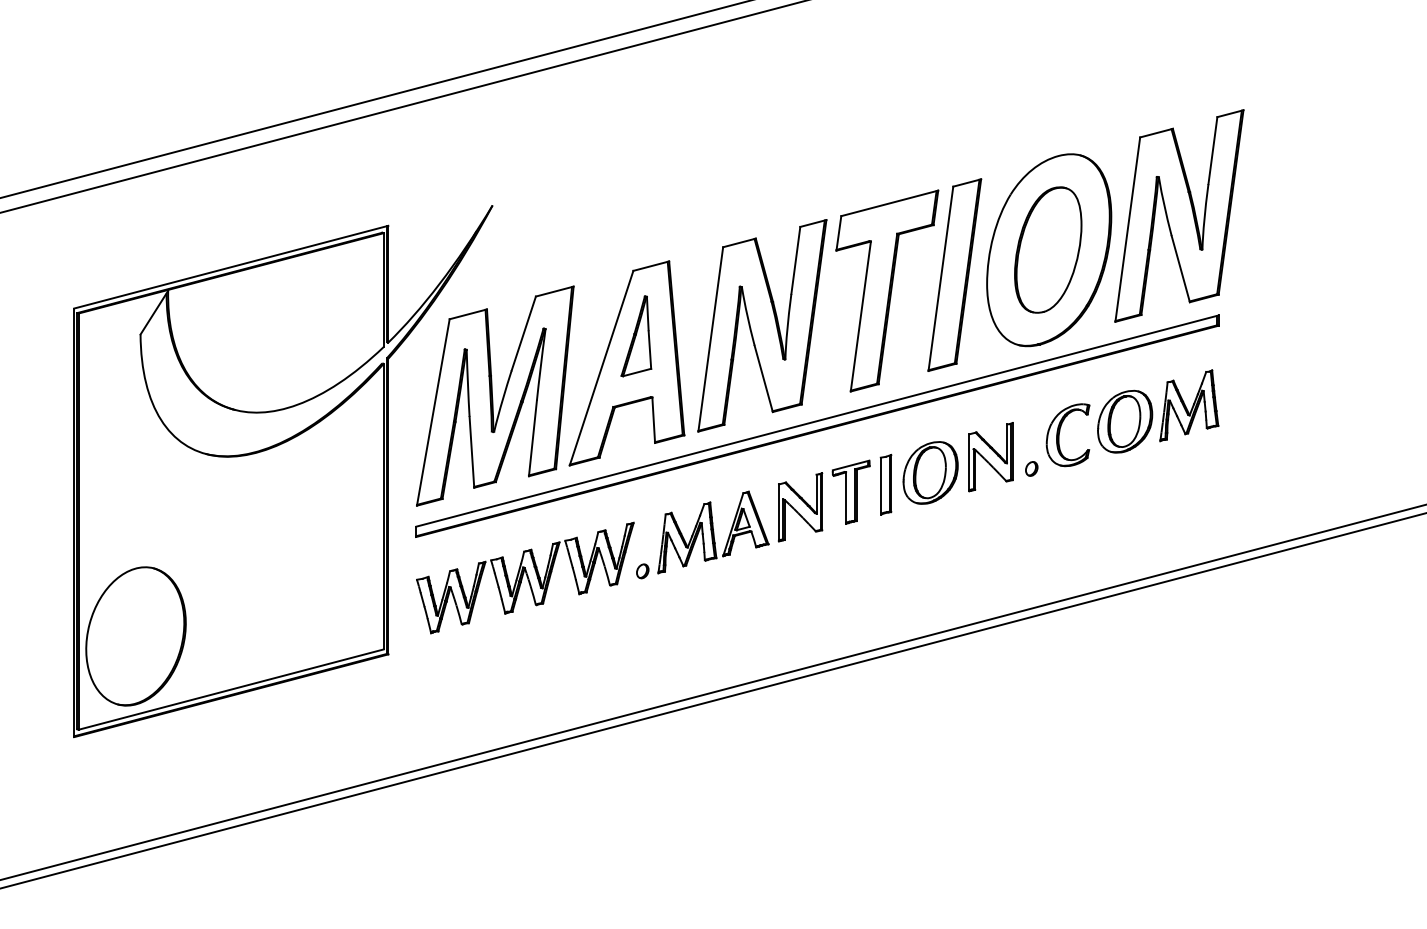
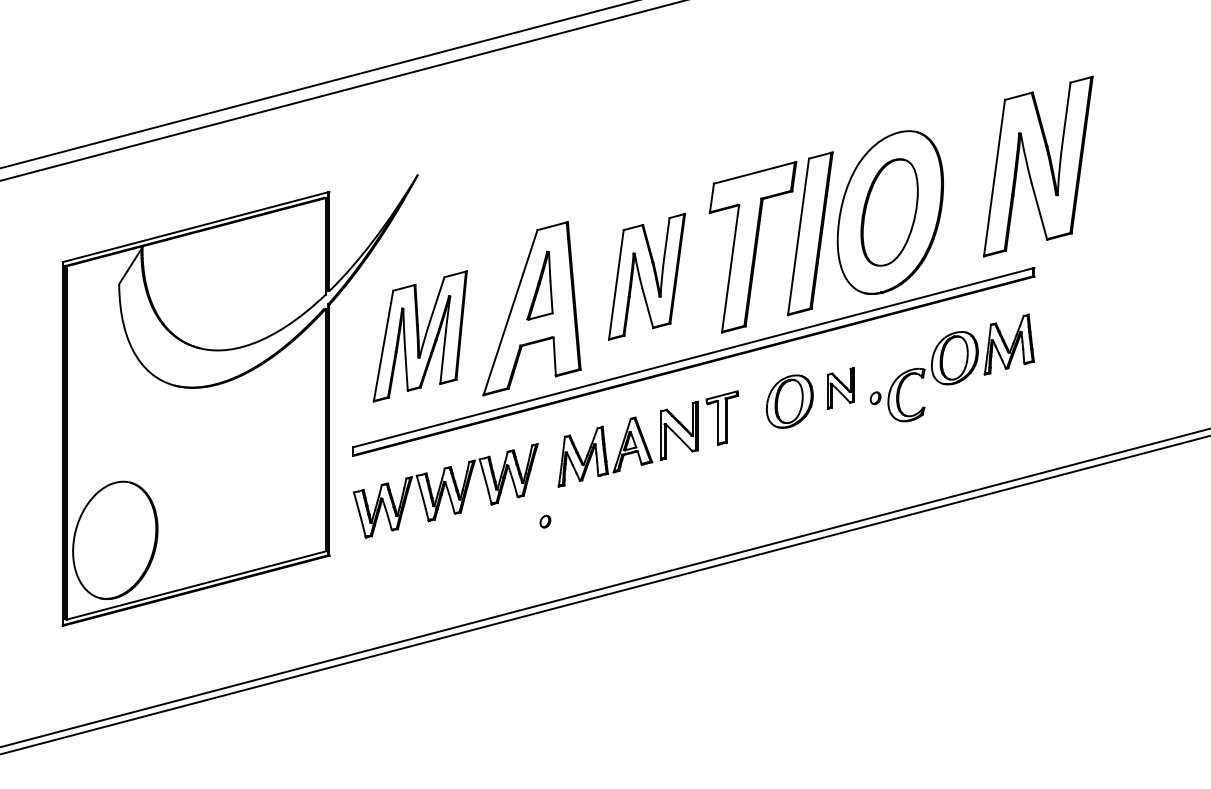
part: (1179, 215) -> (1038, 166), moved
part: (762, 325) -> (647, 276), size x0.7
part: (495, 395) -> (420, 335), size x0.7
part: (1059, 435) -> (899, 395), moved
part: (990, 457) -> (840, 388), size x0.7
part: (885, 484) -> (751, 411), removed
part: (642, 571) -> (545, 521), moved

